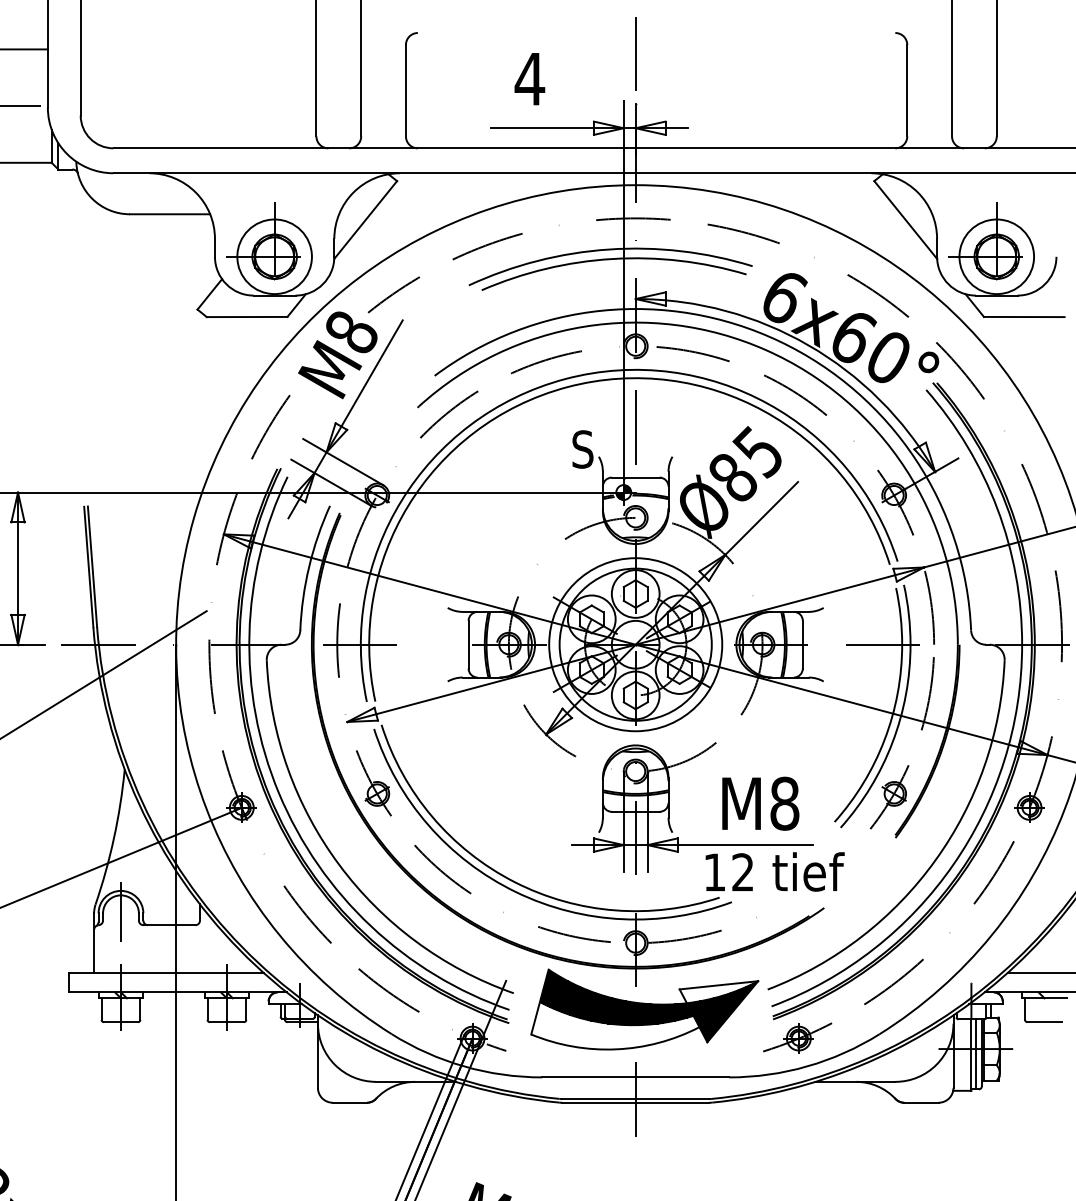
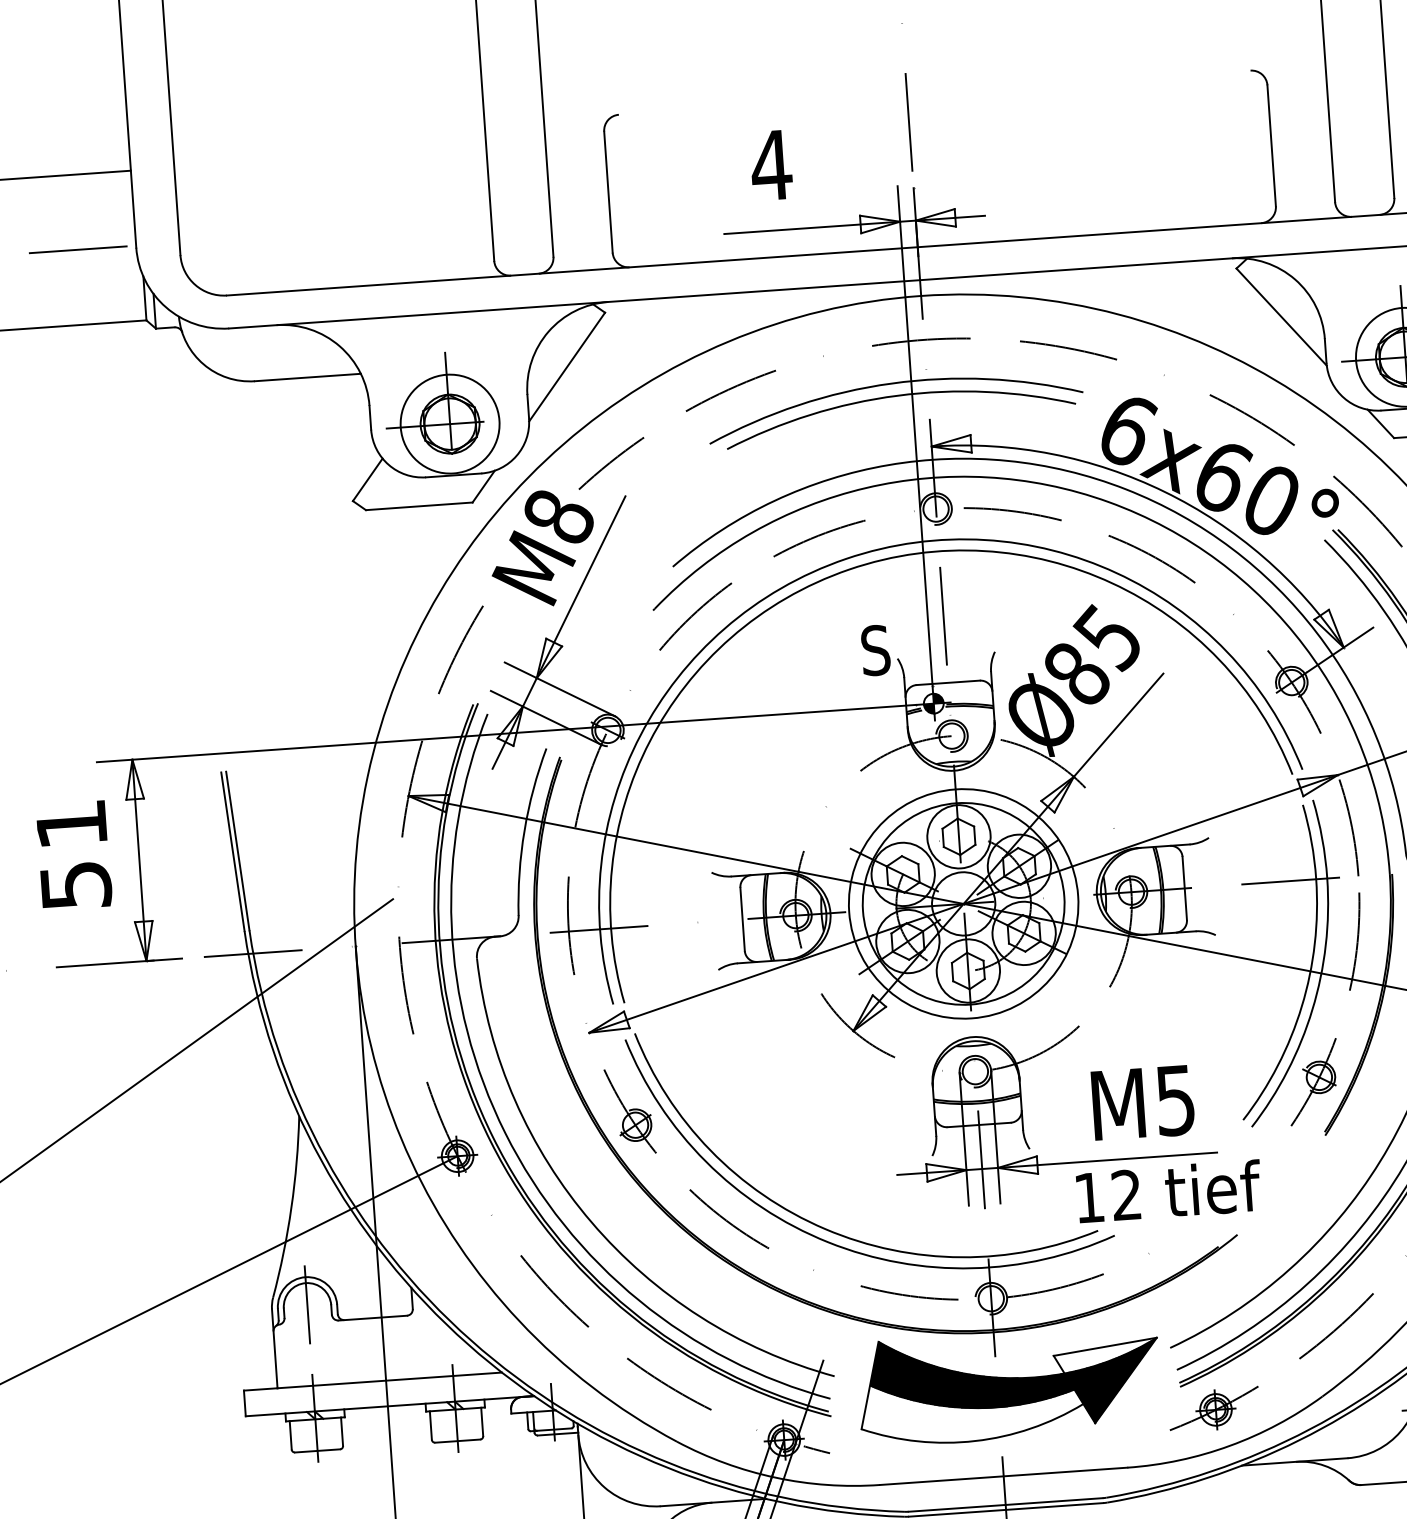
text: (784, 803) -> (1175, 1100), M8 -> M5

